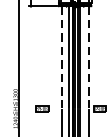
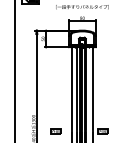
line: (61, 56) -> (71, 88), dashed -> solid
line: (88, 56) -> (93, 88), dashed -> solid

